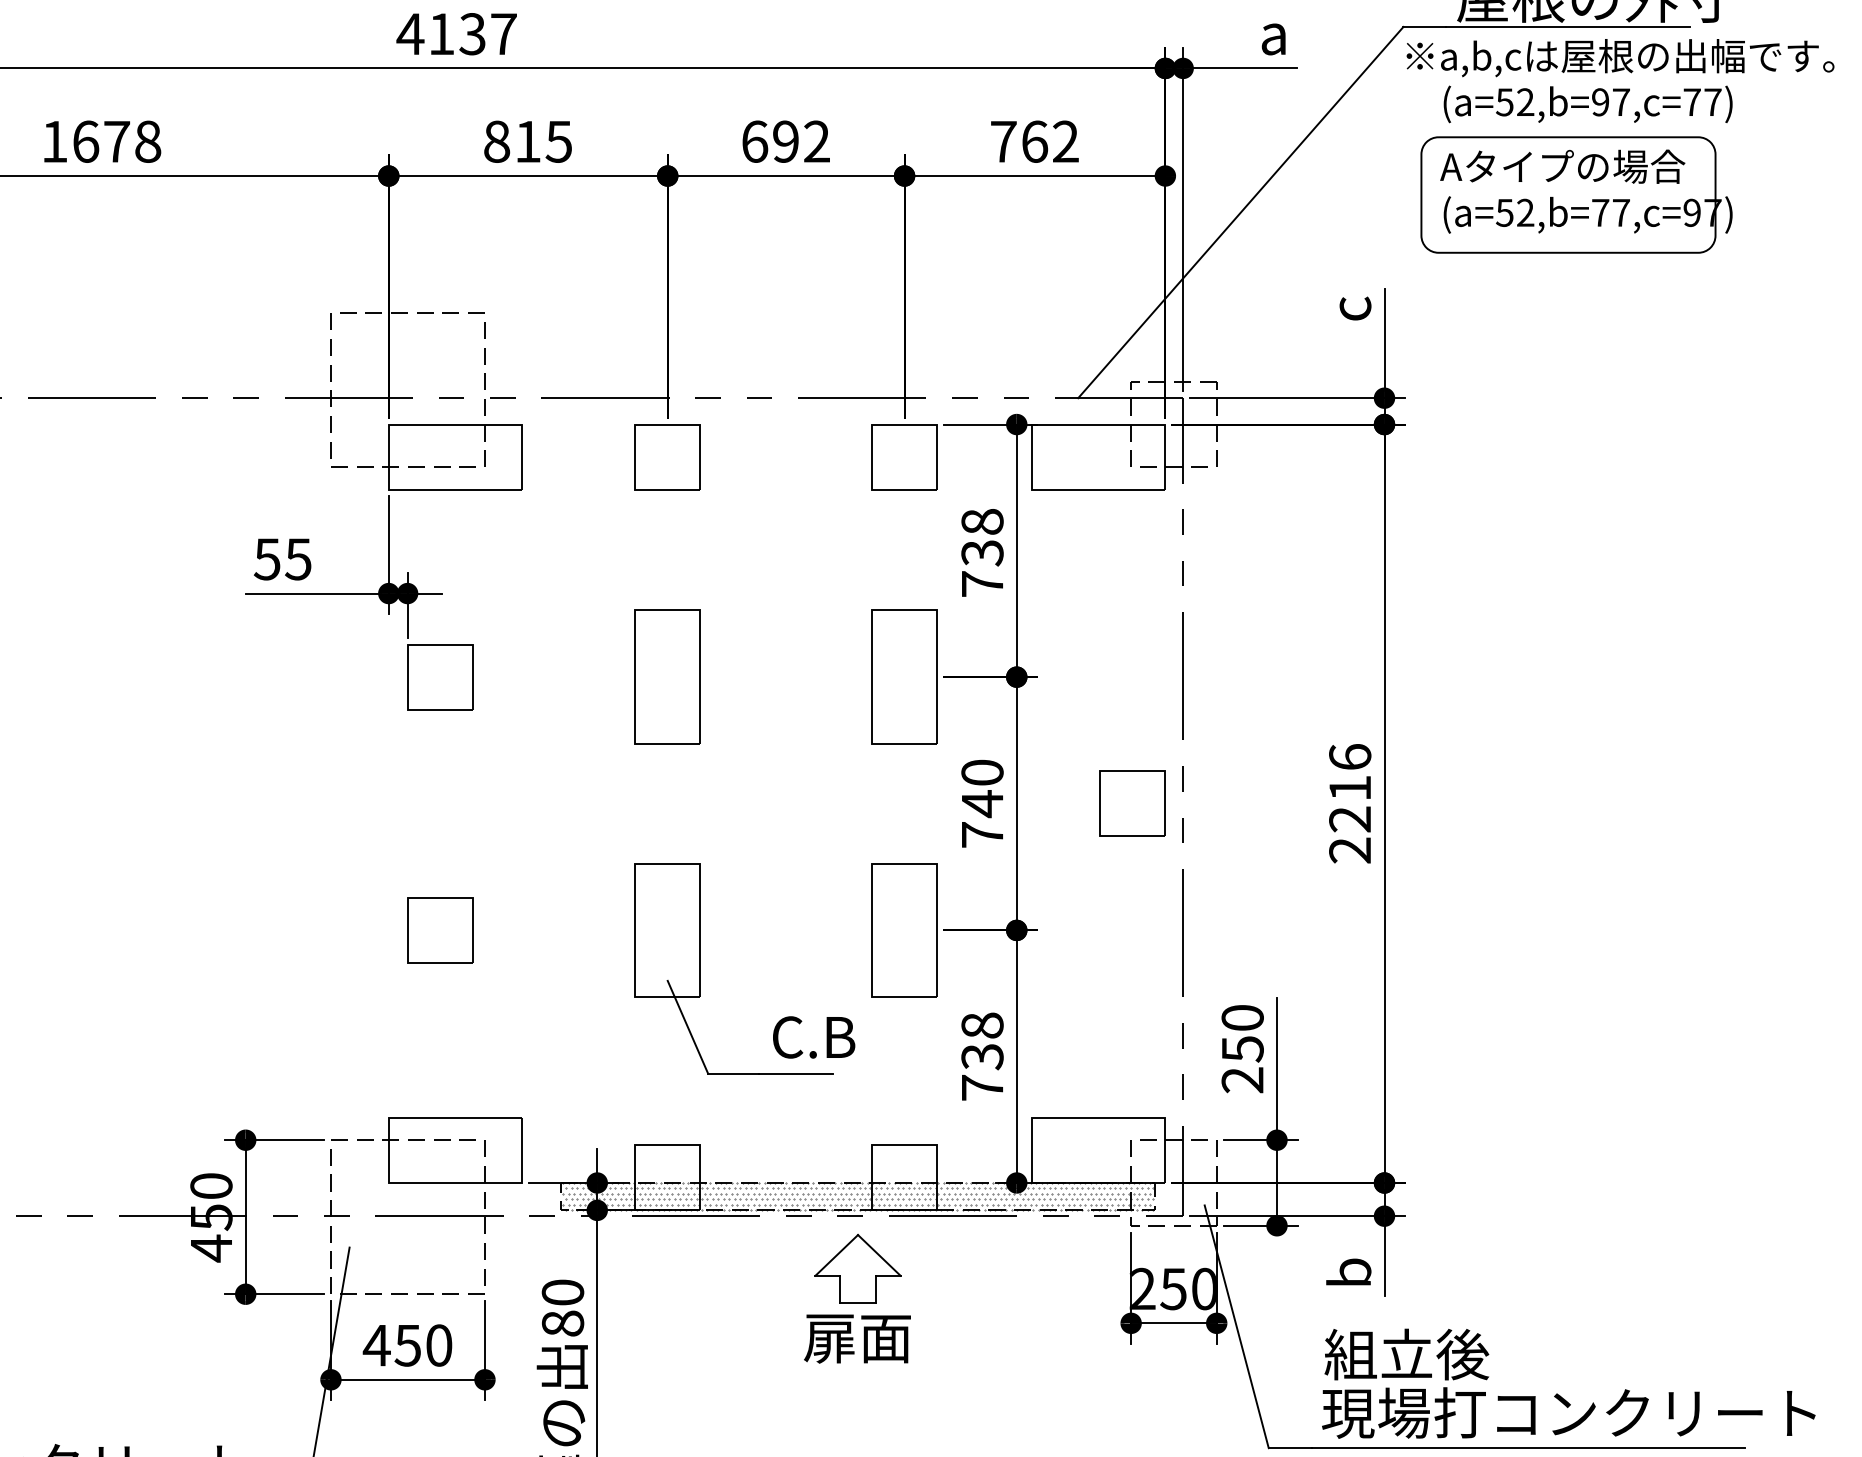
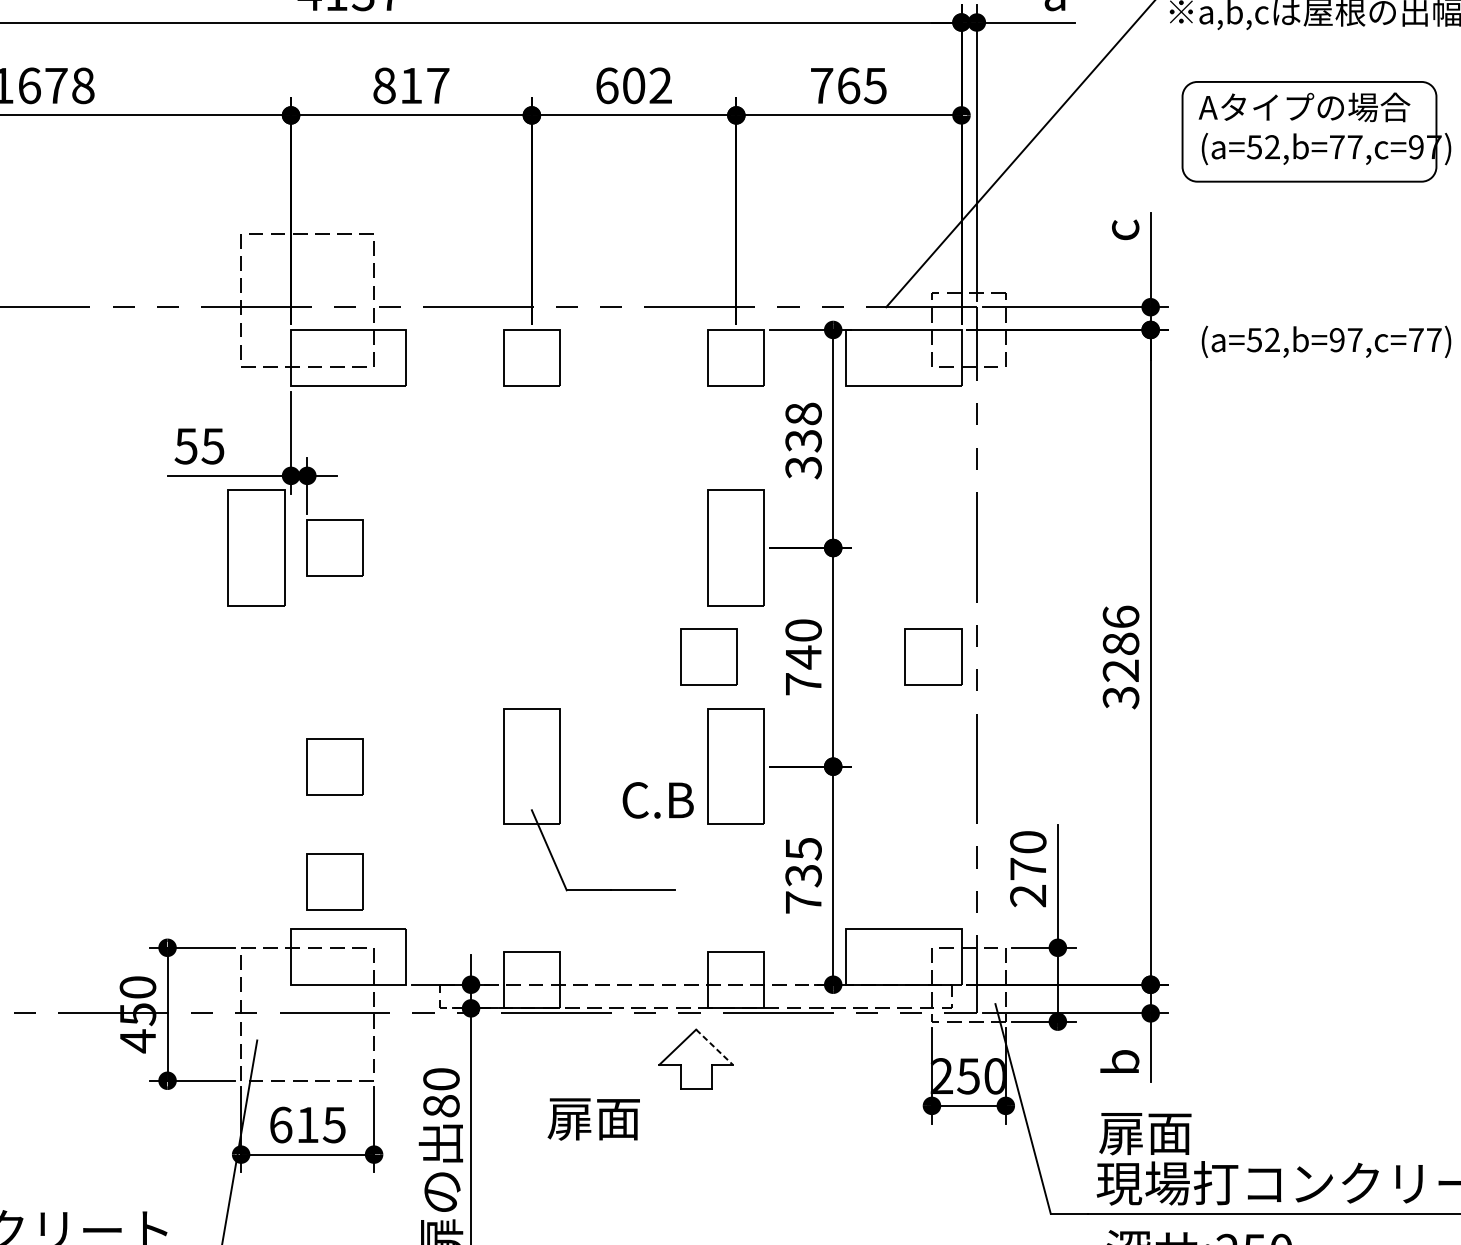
text: (1587, 104) -> (1325, 342), moved
text: (558, 141) -> (437, 85), 815 -> 817
text: (785, 141) -> (633, 85), 692 -> 602
text: (1065, 141) -> (875, 85), 762 -> 765
text: (982, 584) -> (803, 468), 738 -> 338
part: (667, 676) -> (256, 547), moved
part: (872, 803) -> (708, 657), added
text: (1350, 819) -> (1121, 670), 2216 -> 3286
text: (982, 1025) -> (803, 848), 738 -> 735
text: (814, 1037) -> (658, 800), moved
text: (1242, 1049) -> (1028, 869), 250 -> 270
part: (440, 1064) -> (335, 882), added
hatch: (858, 1196) -> (696, 996), removed
line: (879, 1255) -> (714, 1047), solid -> dashed
text: (857, 1338) -> (593, 1118), moved
text: (407, 1345) -> (307, 1125), 450 -> 615
text: (1406, 1354) -> (1169, 1132), 組立後 -> 扉面

